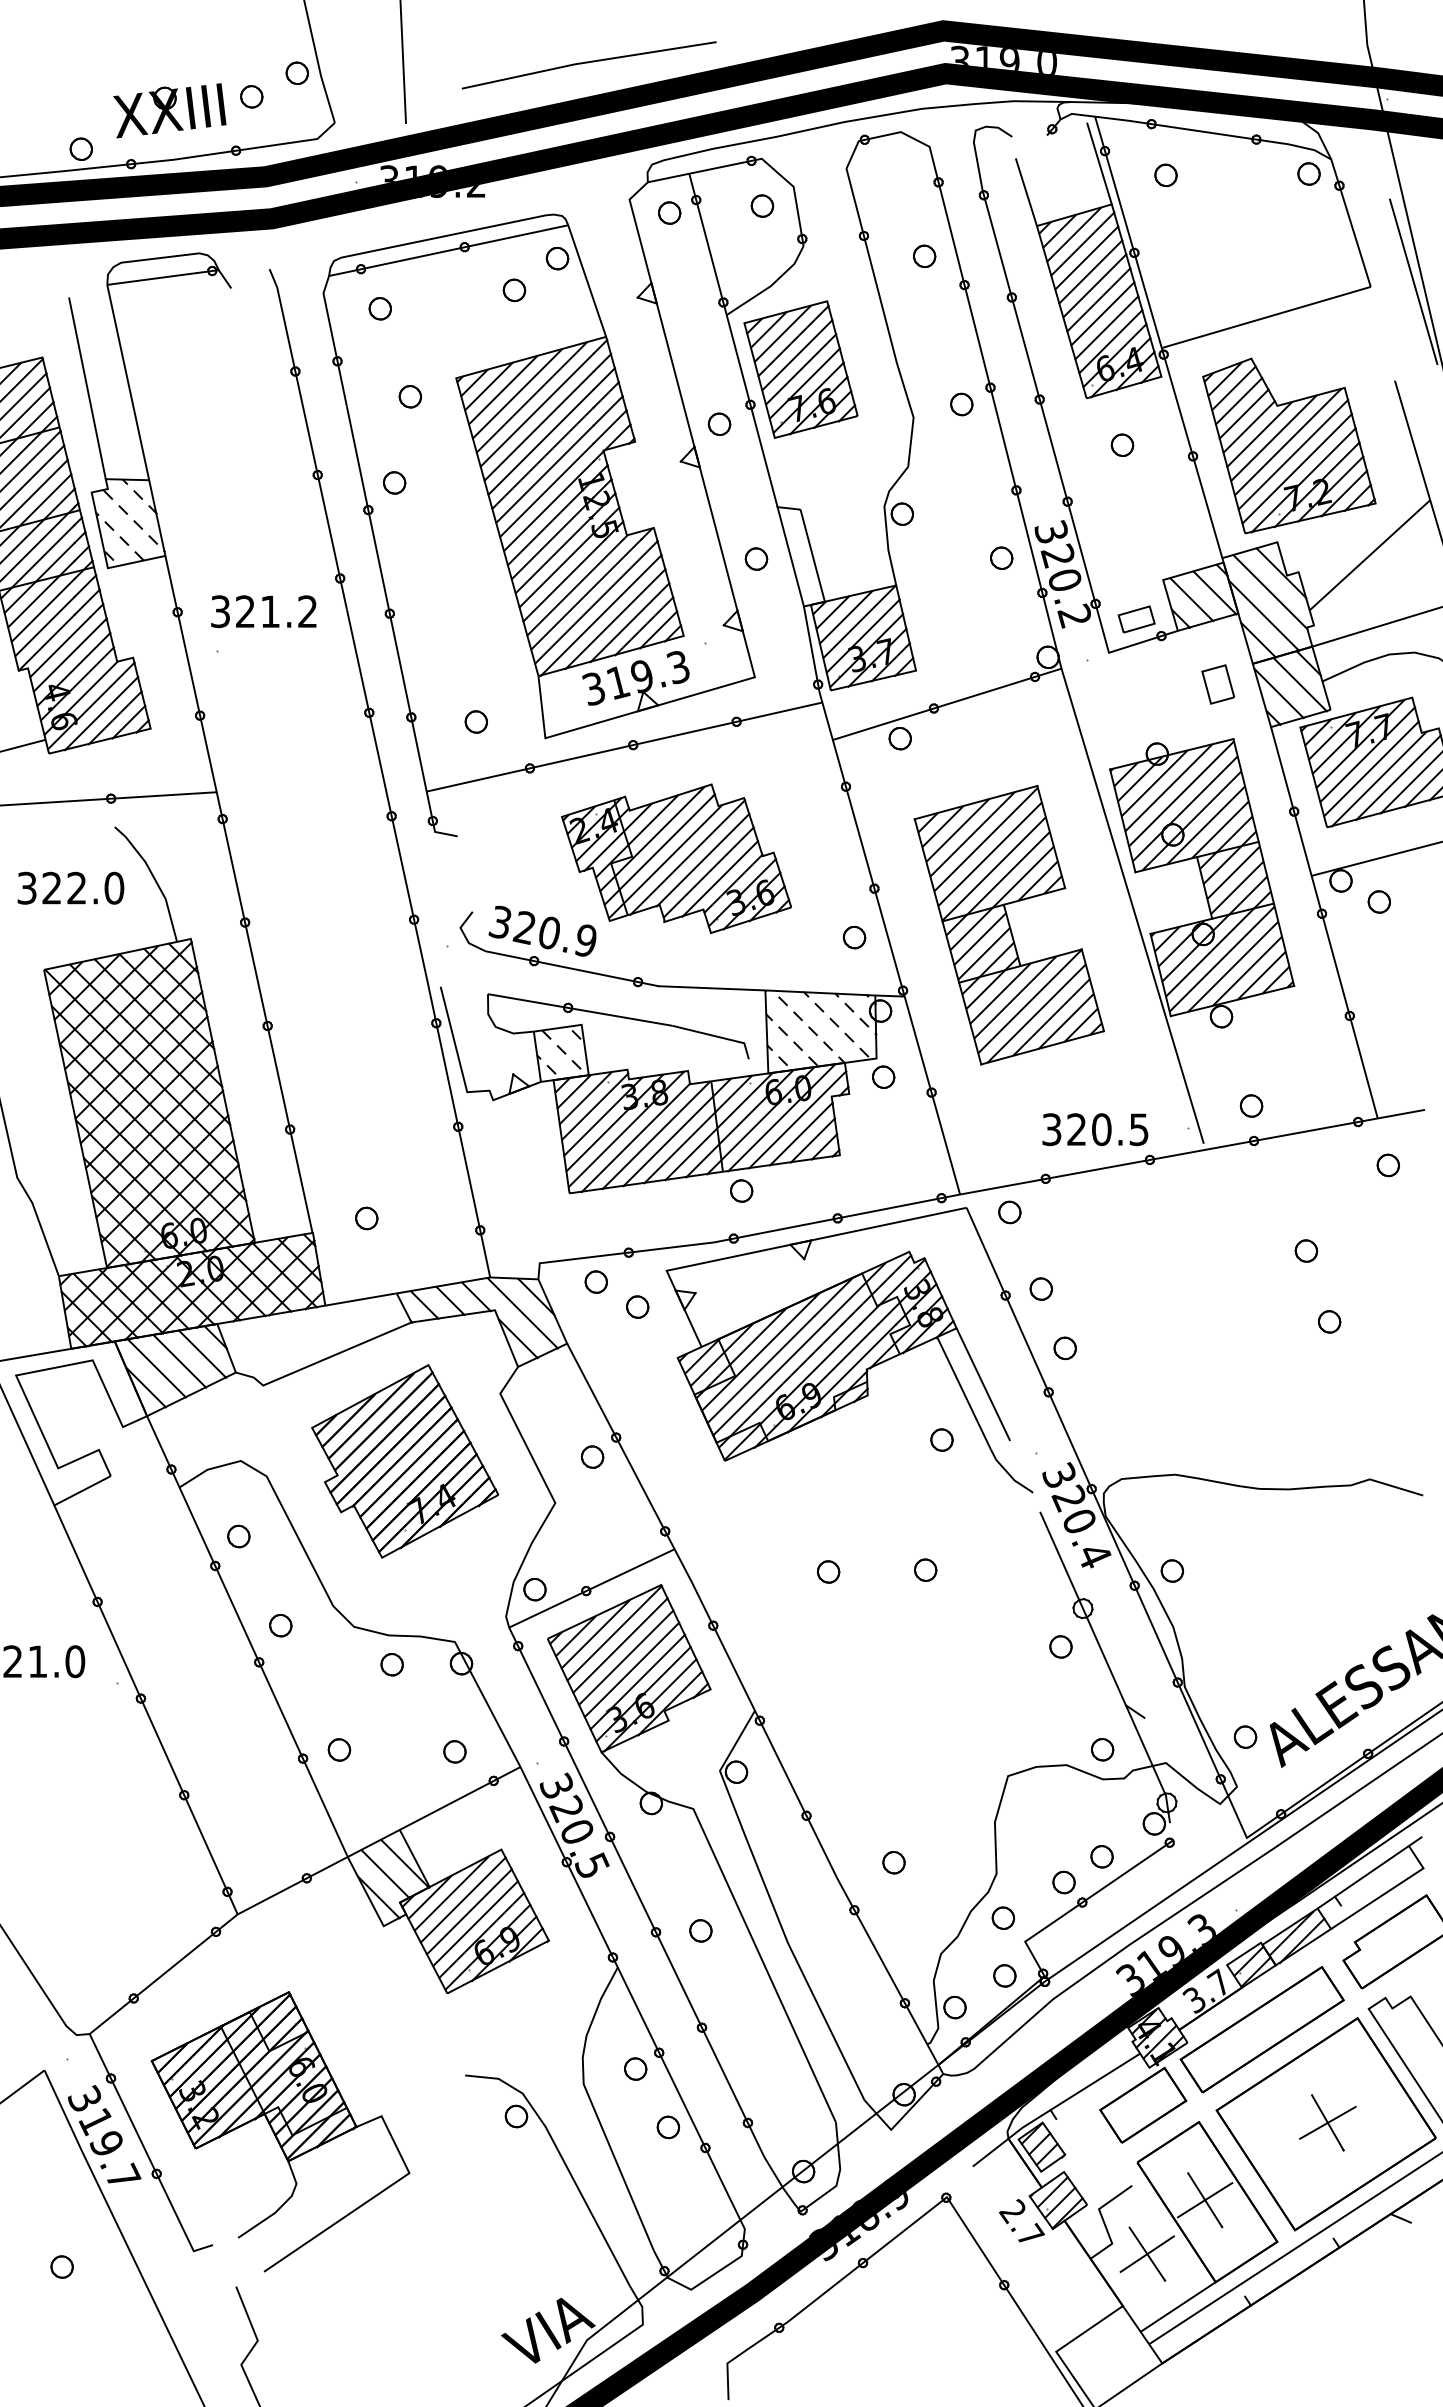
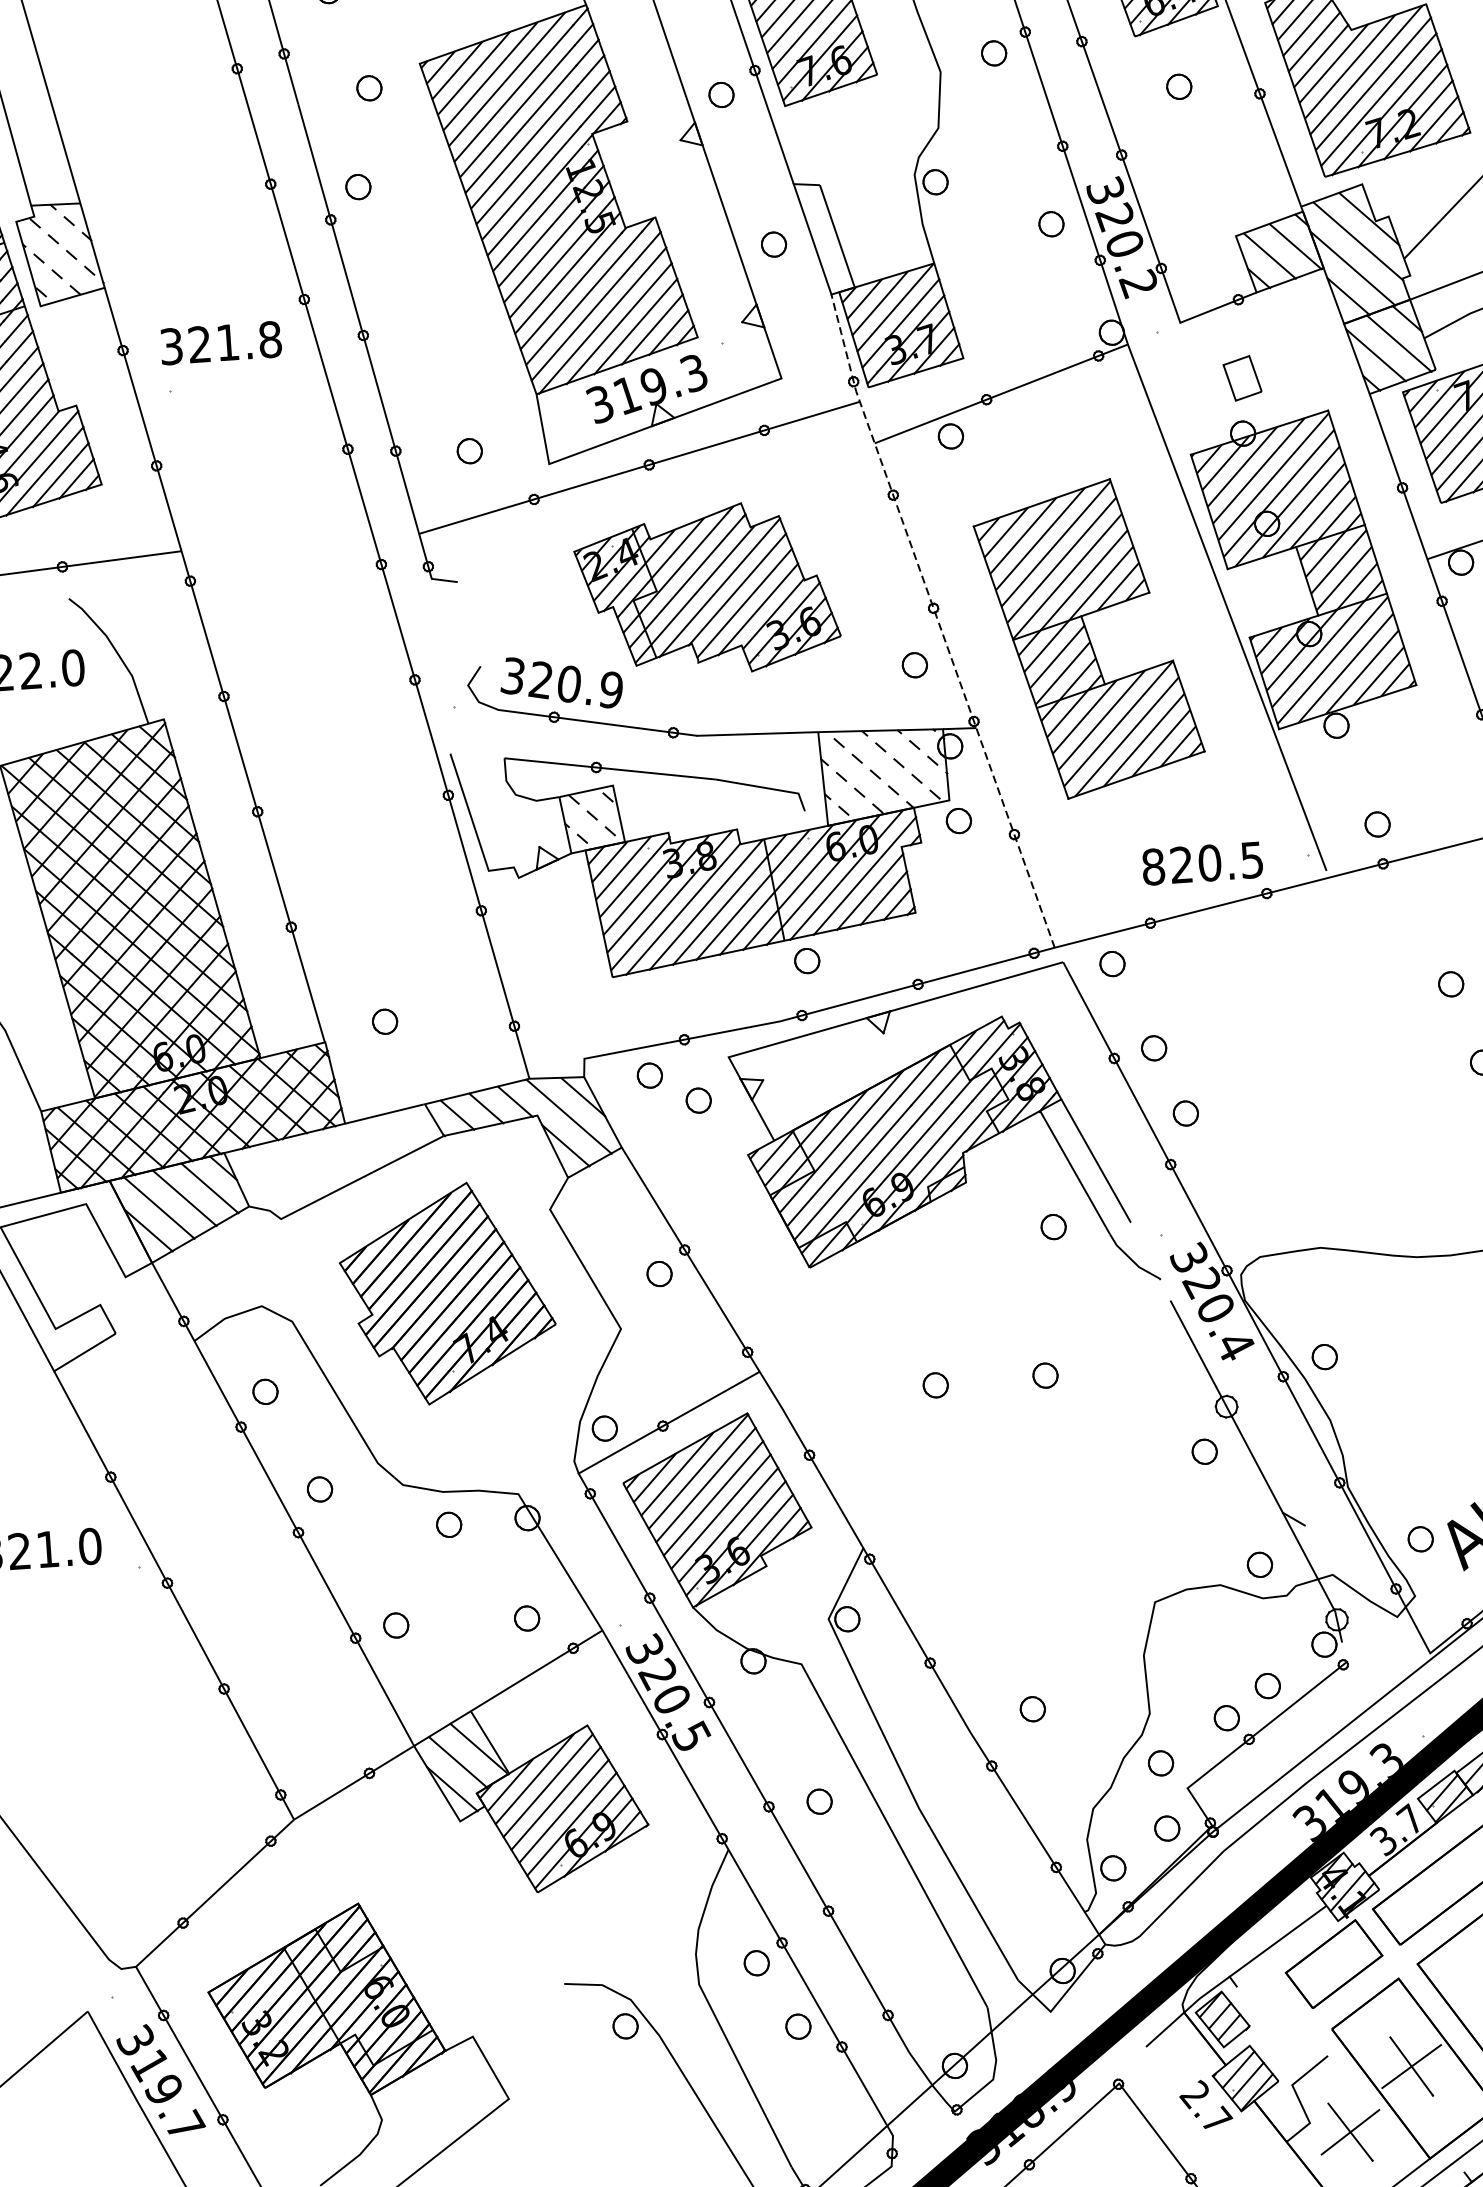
text: (307, 611) -> (269, 339), 321.2 -> 321.8
part: (1136, 619) -> (1208, 282), removed
part: (1217, 684) -> (1241, 378), moved
line: (877, 900) -> (937, 621), solid -> dashed
text: (1051, 1129) -> (1153, 866), 320.5 -> 820.5

